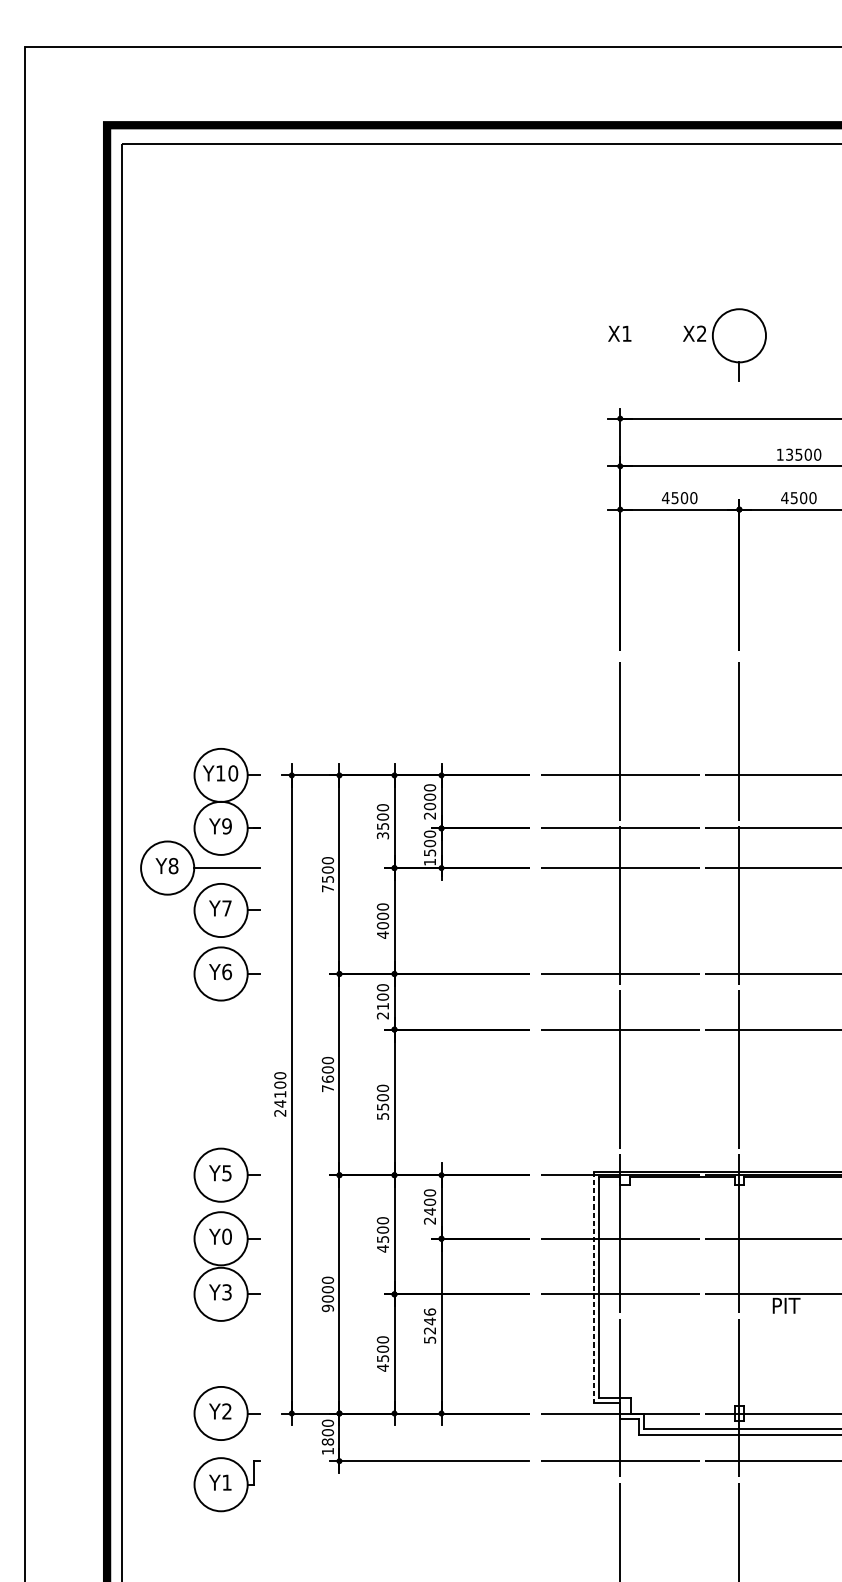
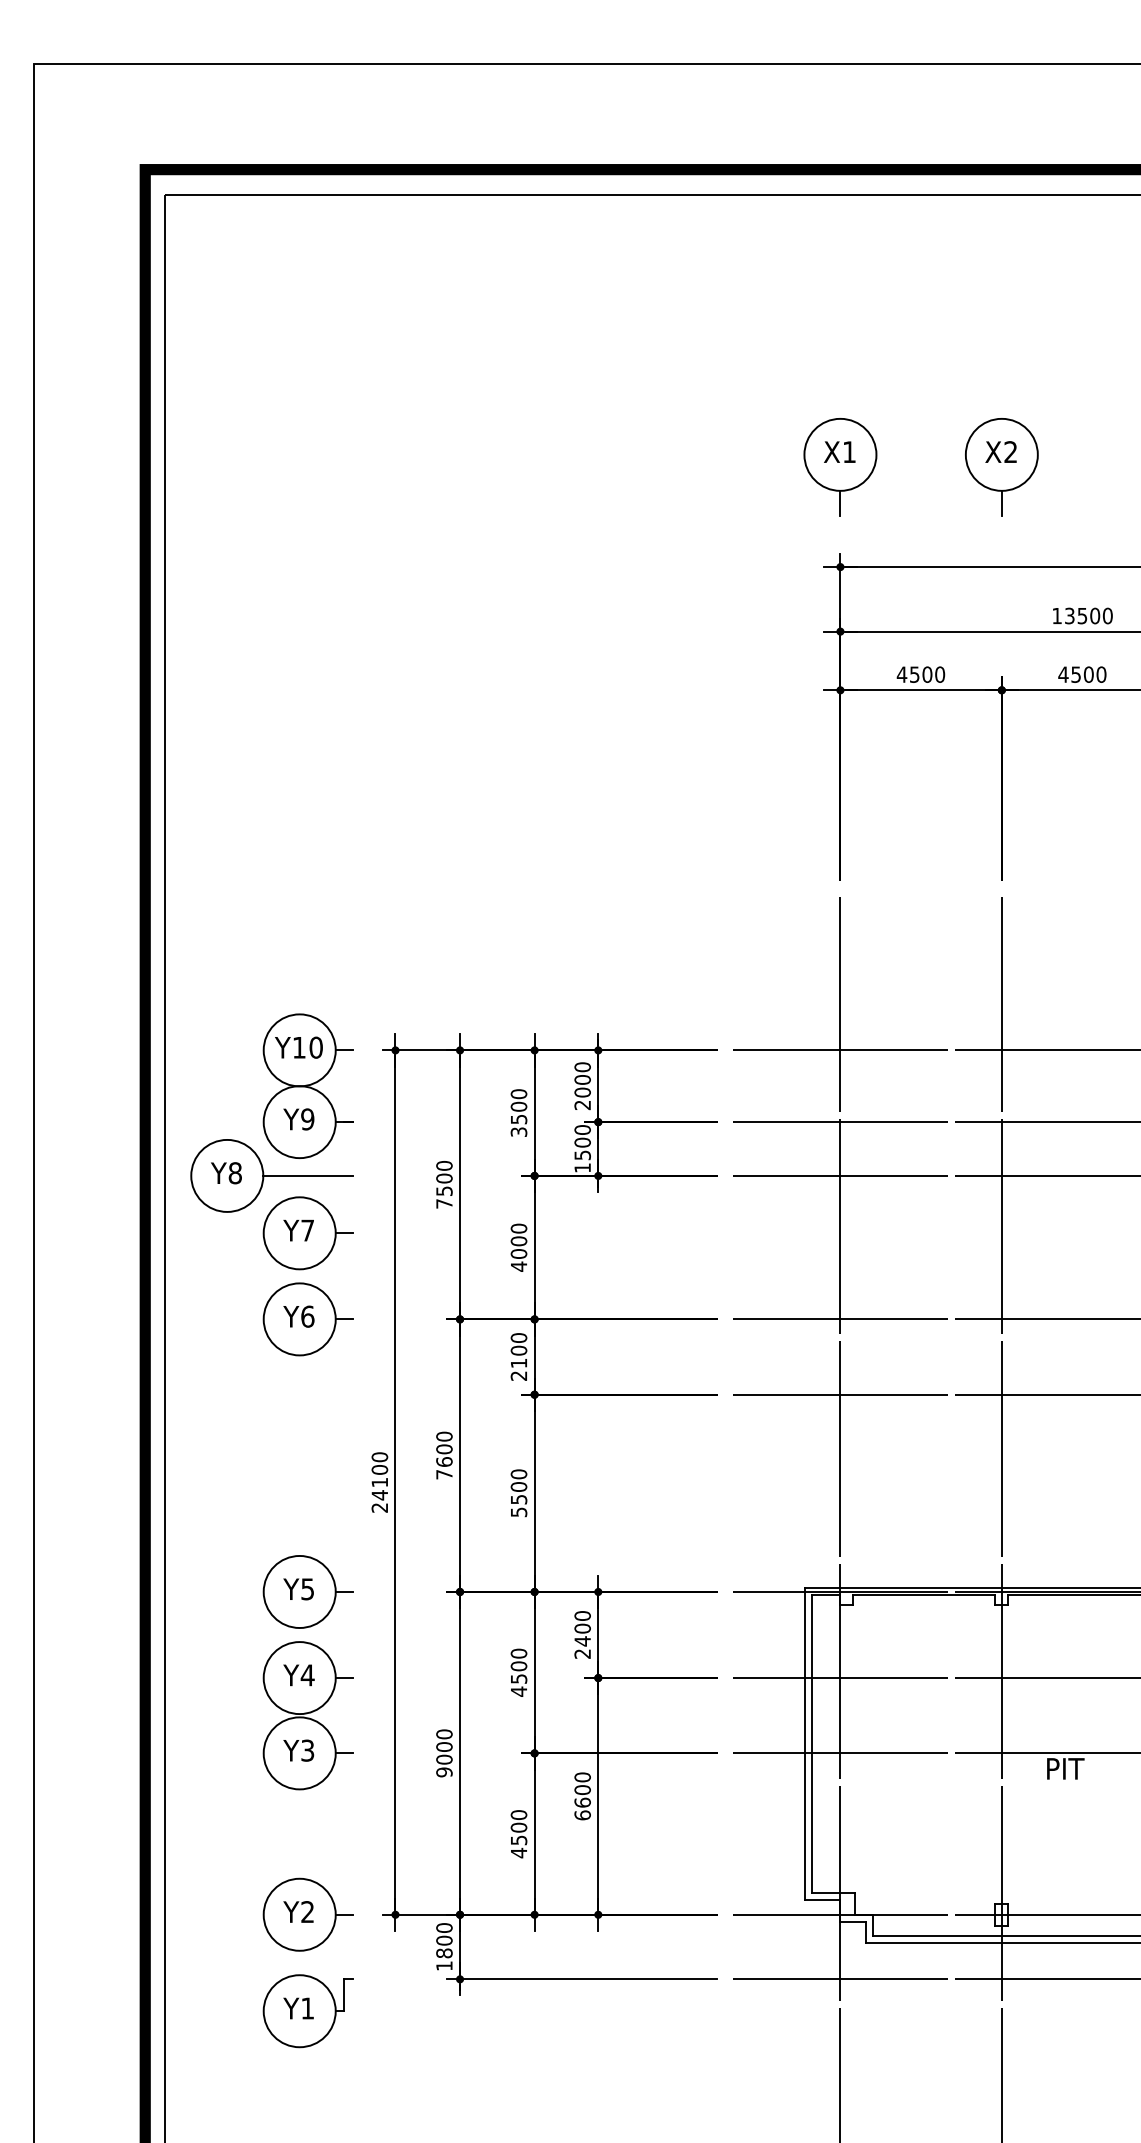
text: (694, 333) -> (1000, 451), moved
part: (620, 345) -> (840, 467), added
text: (226, 1236) -> (307, 1675), Y0 -> Y4
line: (593, 1287) -> (804, 1744), dashed -> solid
text: (429, 1326) -> (582, 1796), 5246 -> 6600

